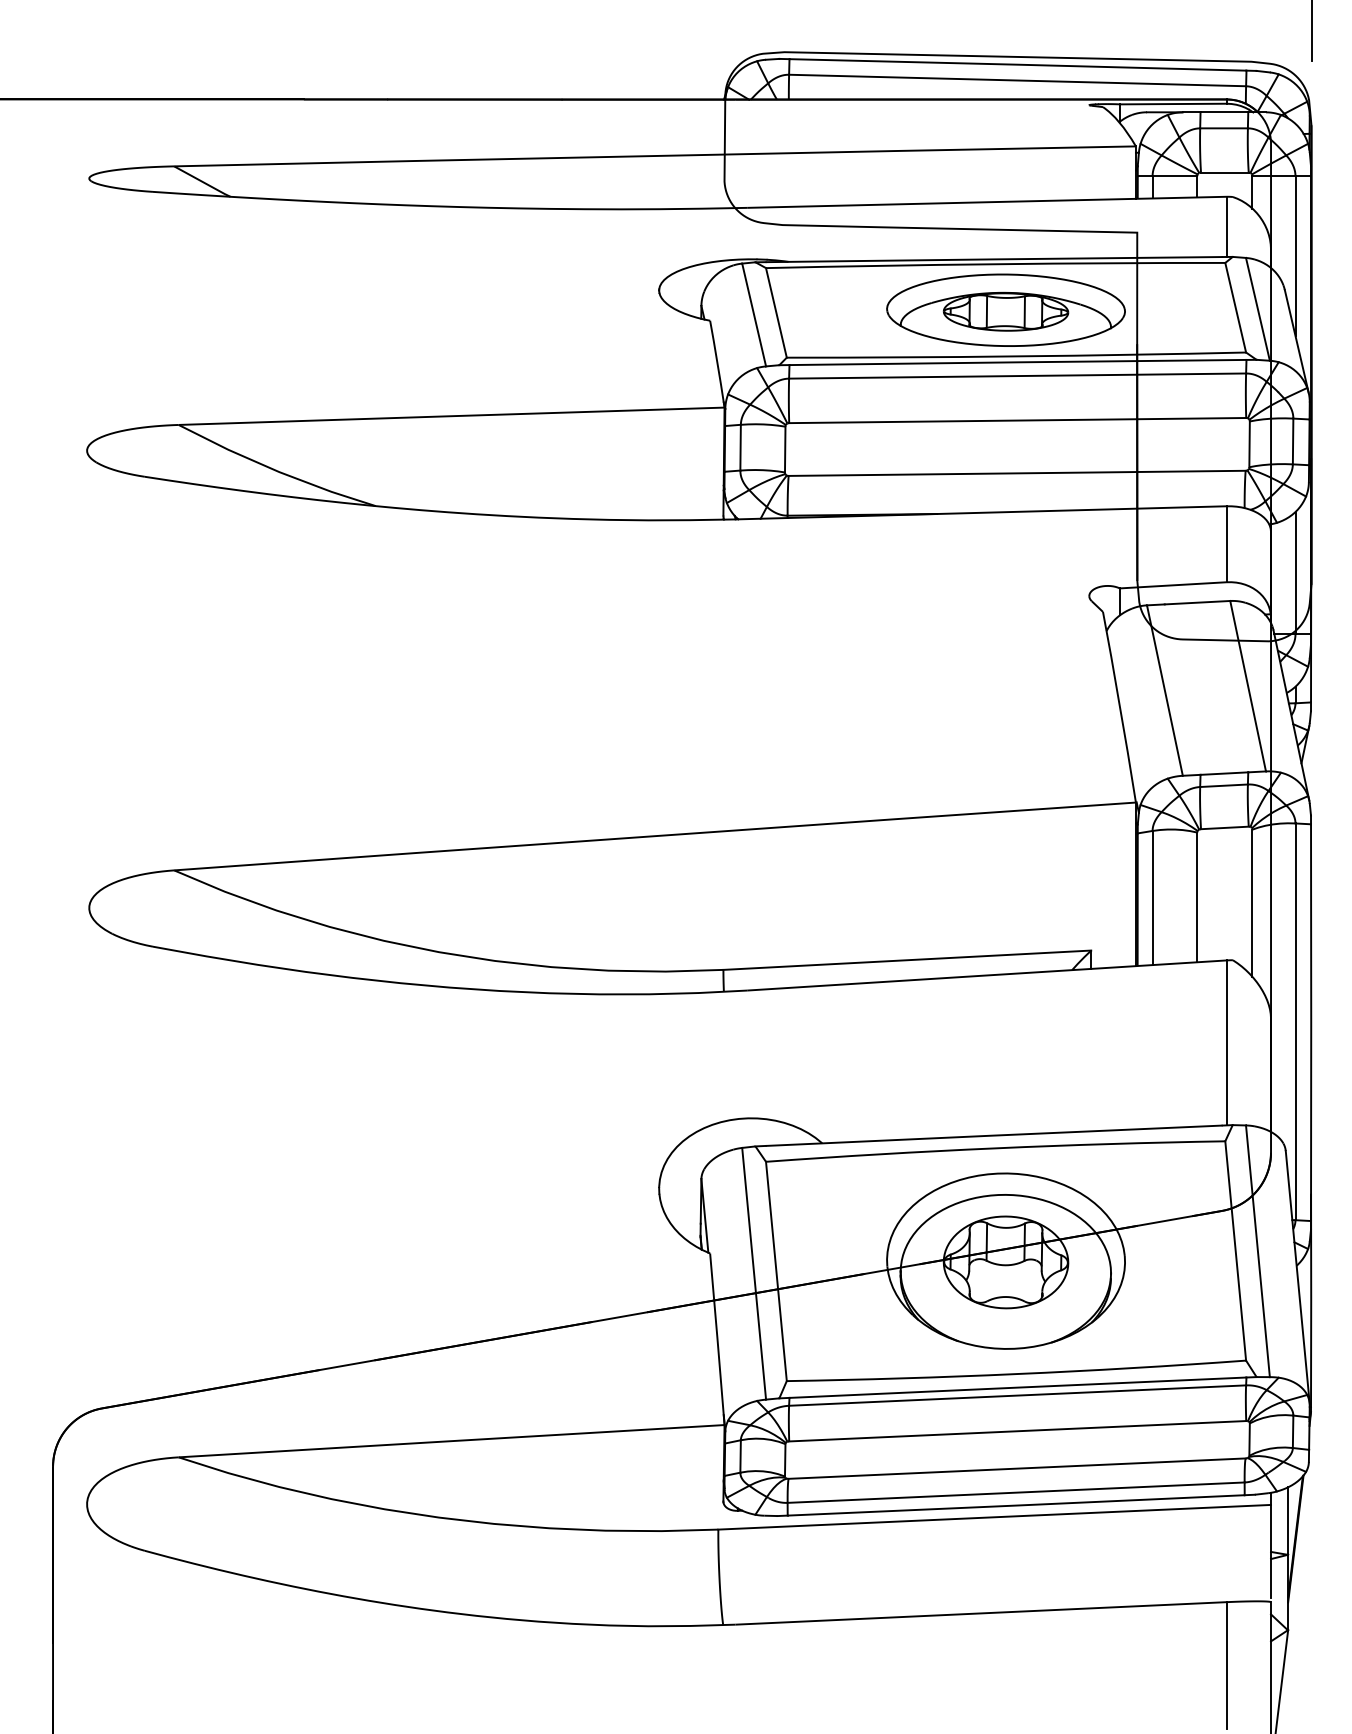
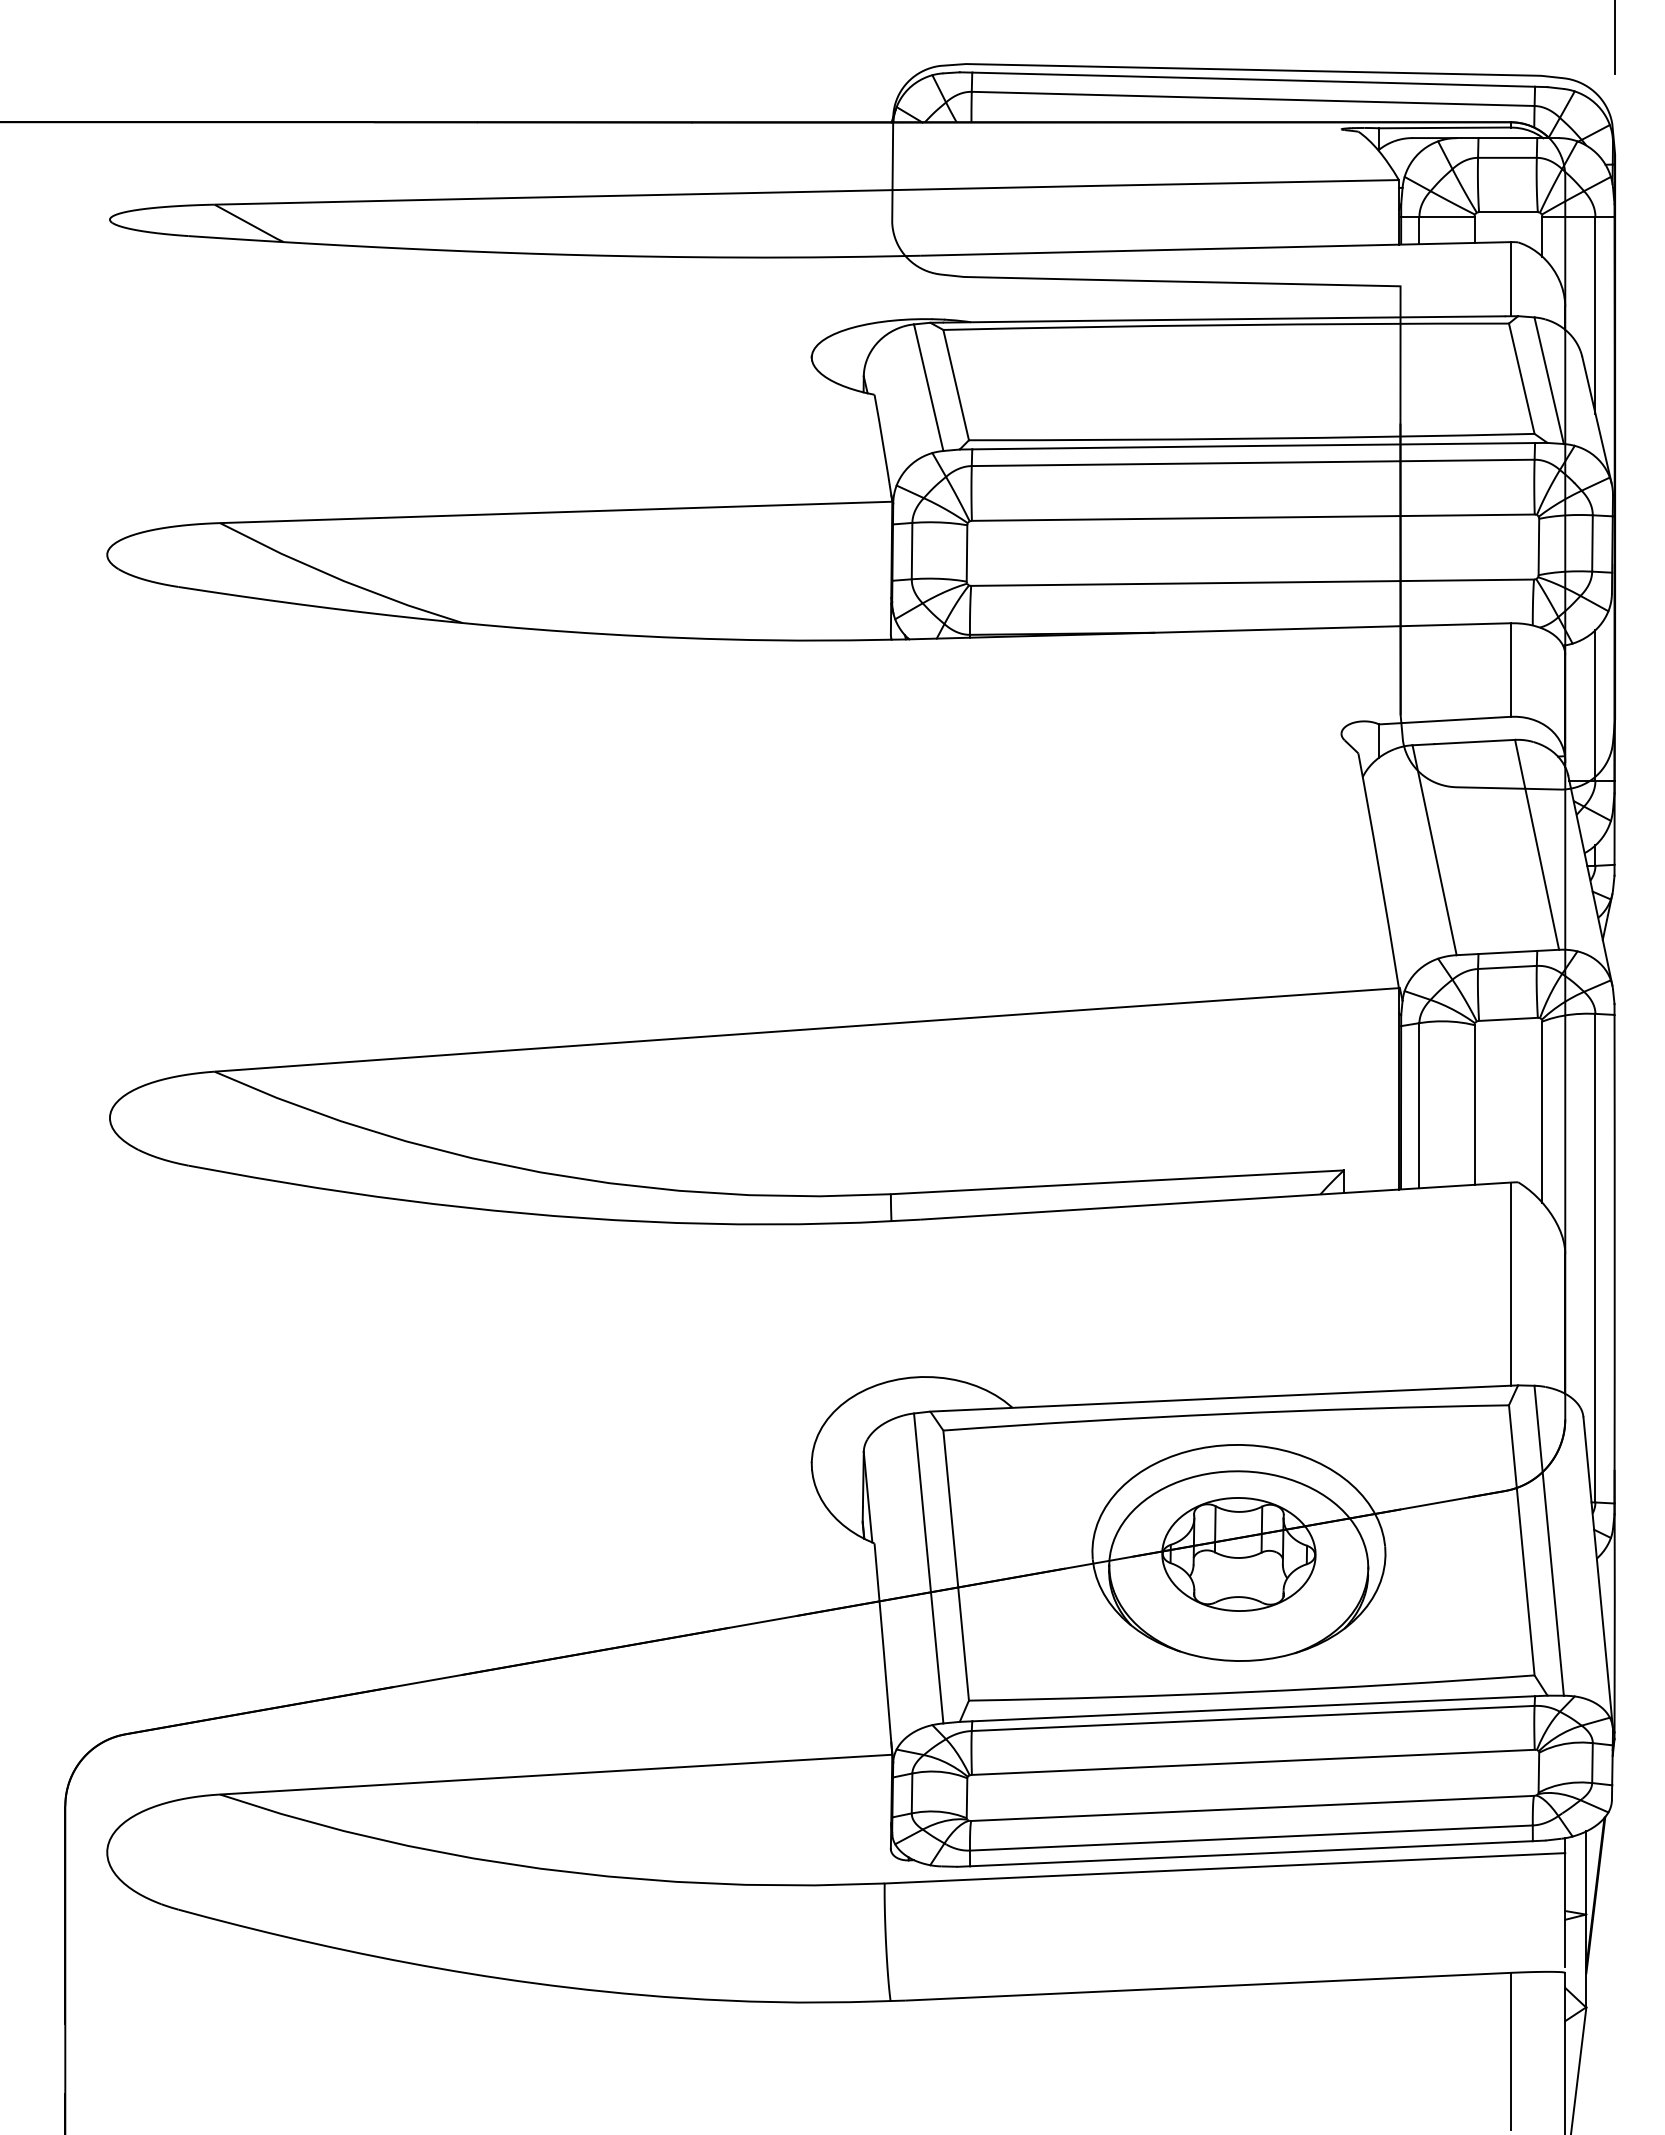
part: (1005, 309) -> (1238, 381), removed

